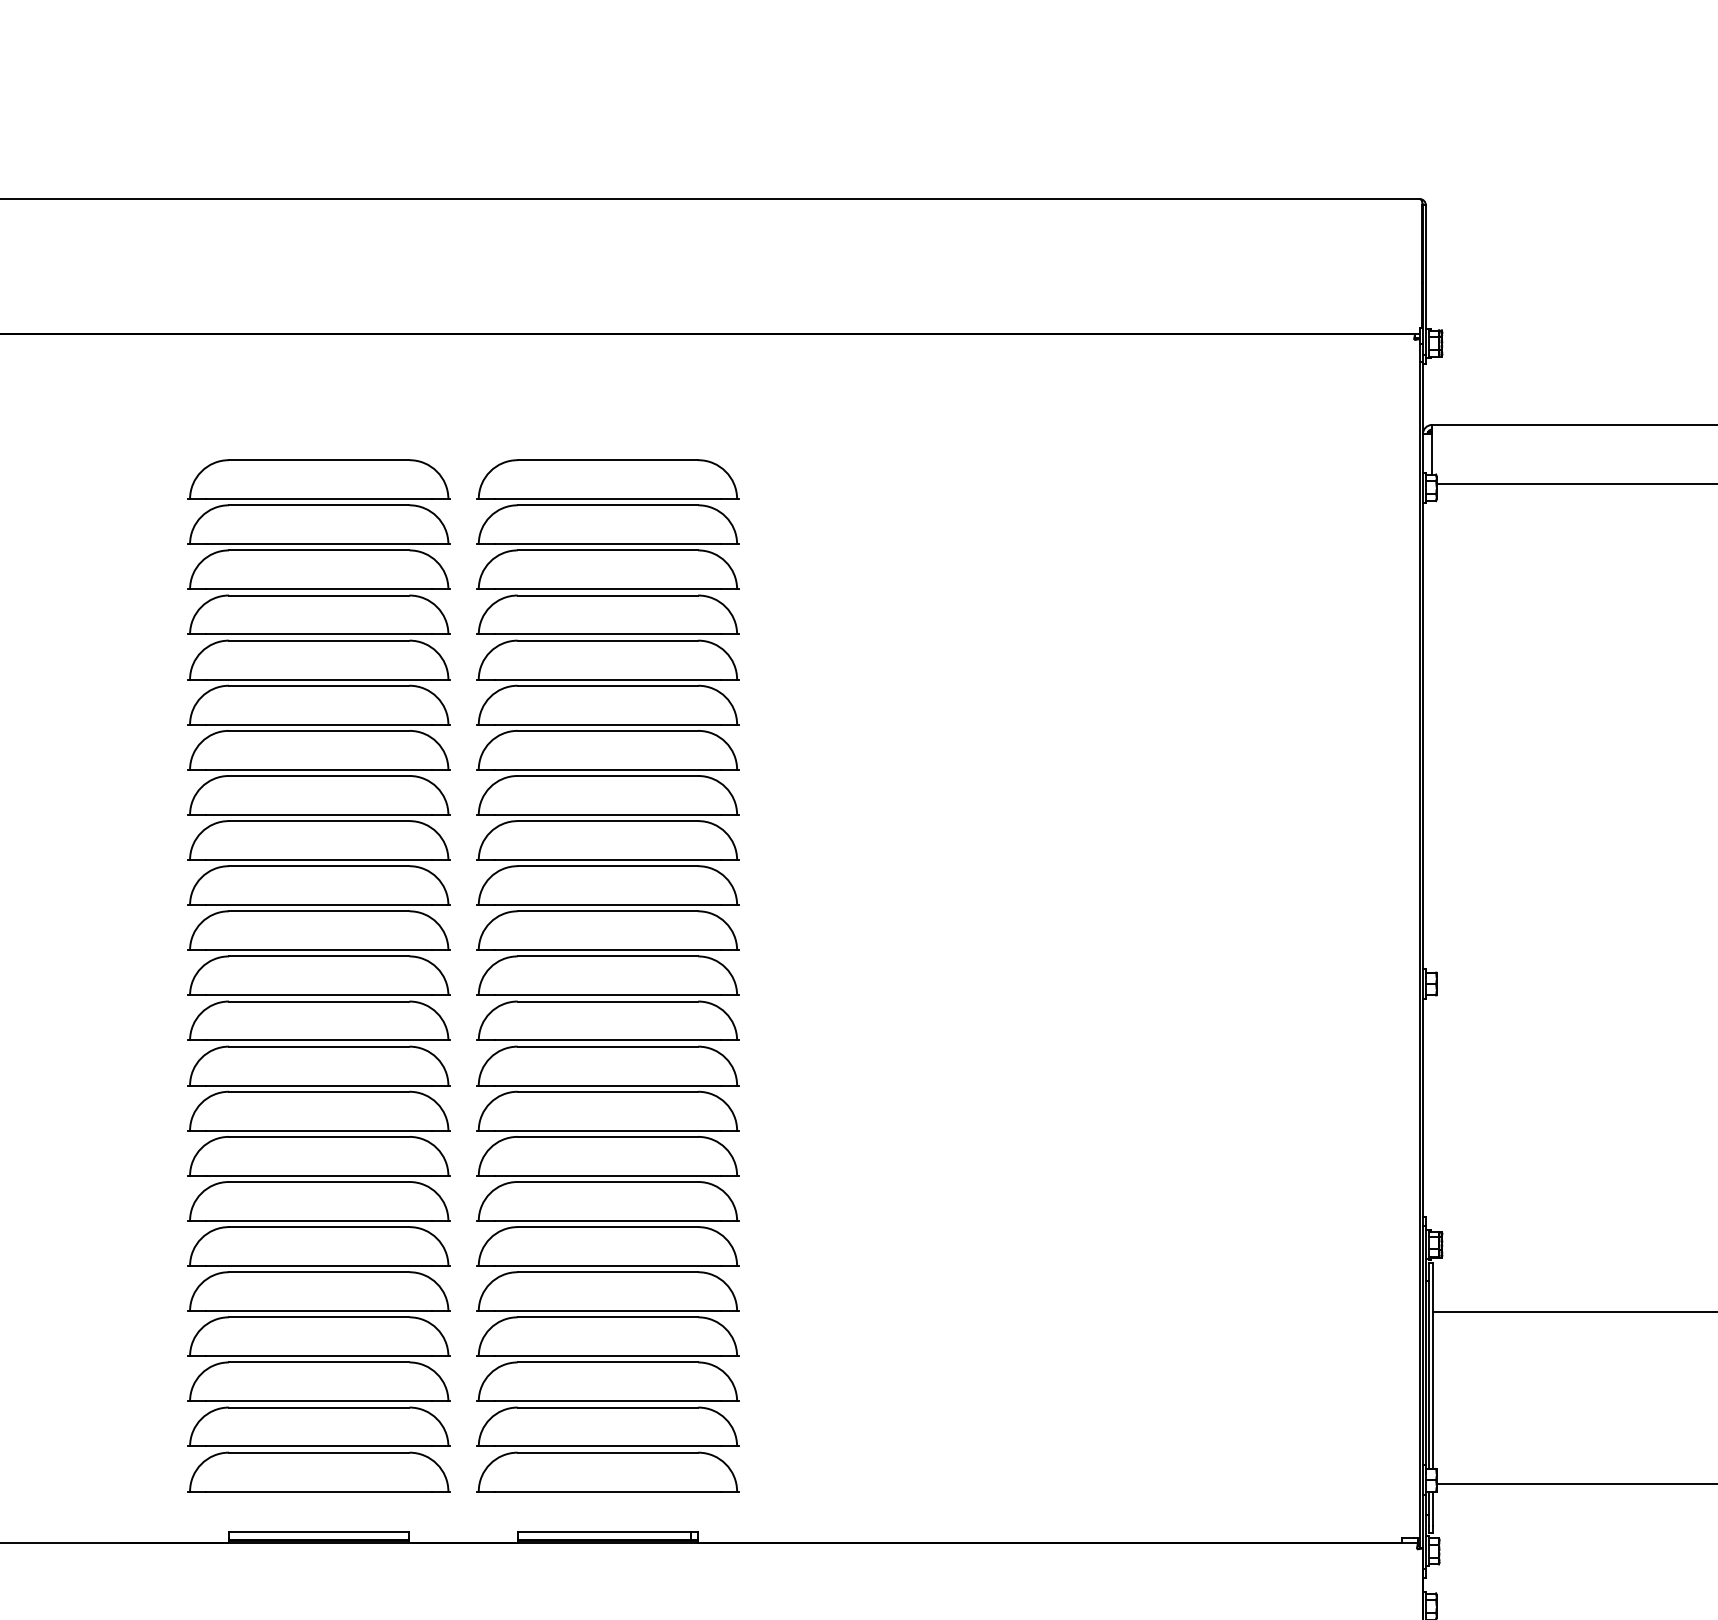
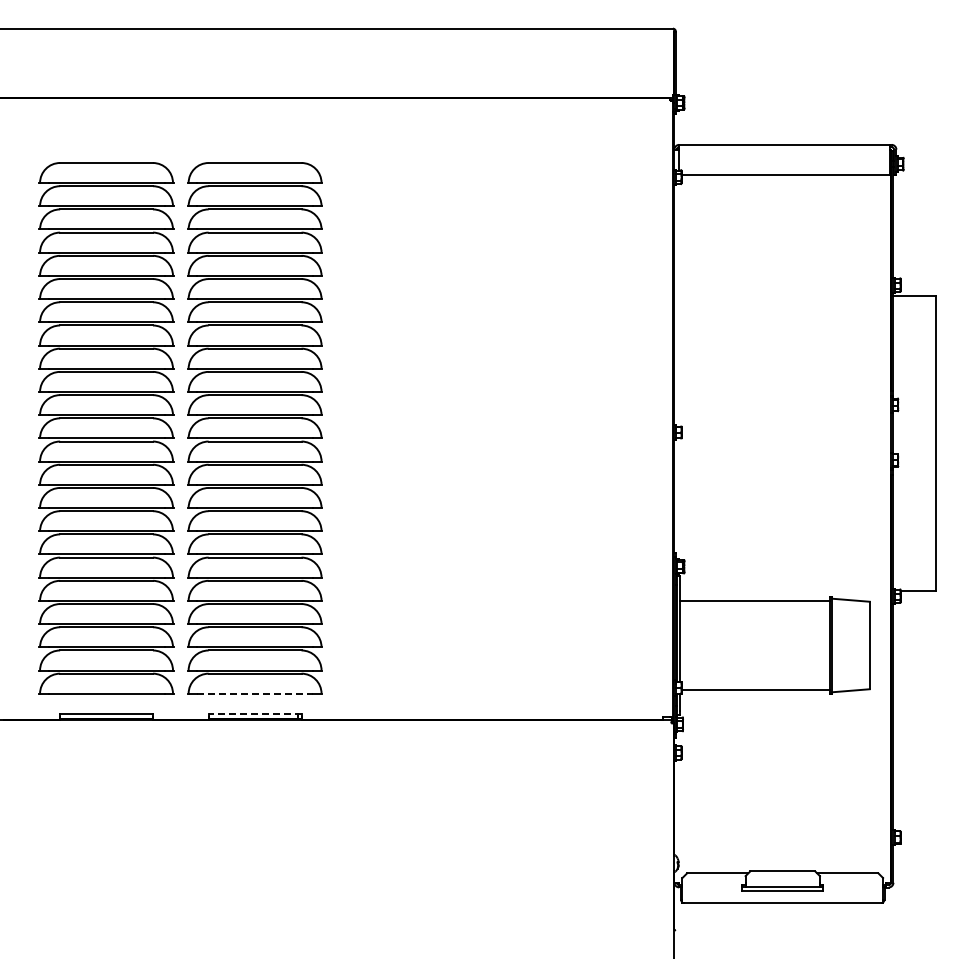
line: (608, 1491) -> (255, 693), solid -> dashed
line: (606, 1531) -> (254, 714), solid -> dashed

